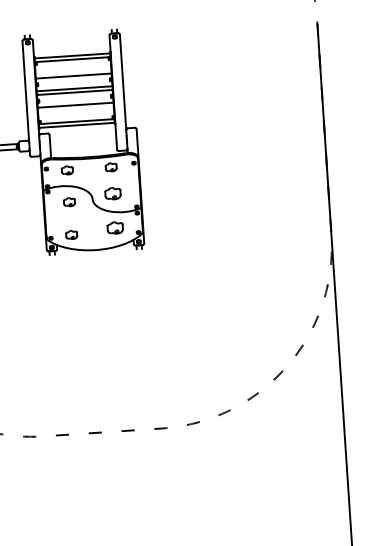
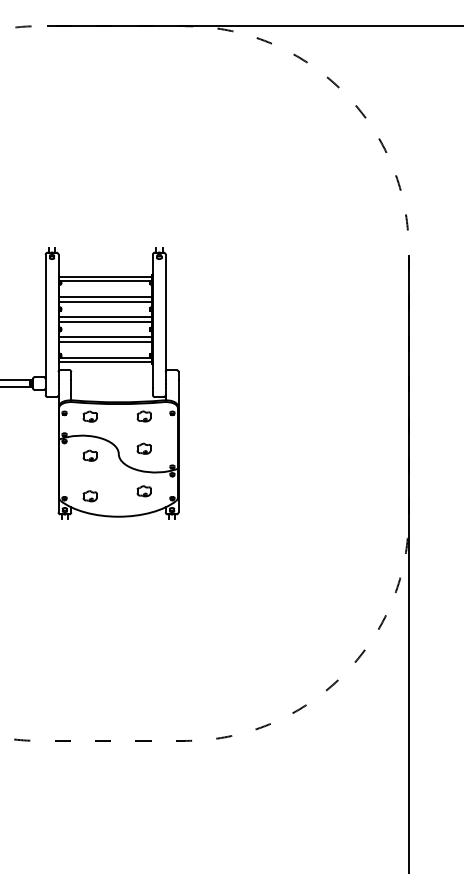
line: (73, 72) -> (105, 297), added
line: (75, 109) -> (105, 342), added
part: (112, 193) -> (143, 448), size x0.71
part: (114, 228) -> (143, 491), size x0.71

